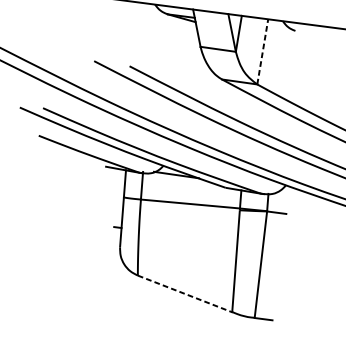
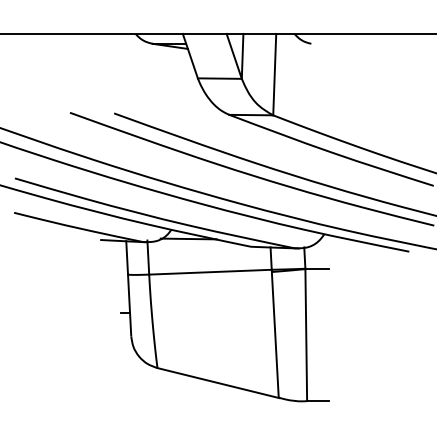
line: (262, 51) -> (274, 74), dashed -> solid
line: (185, 294) -> (218, 383), dashed -> solid

